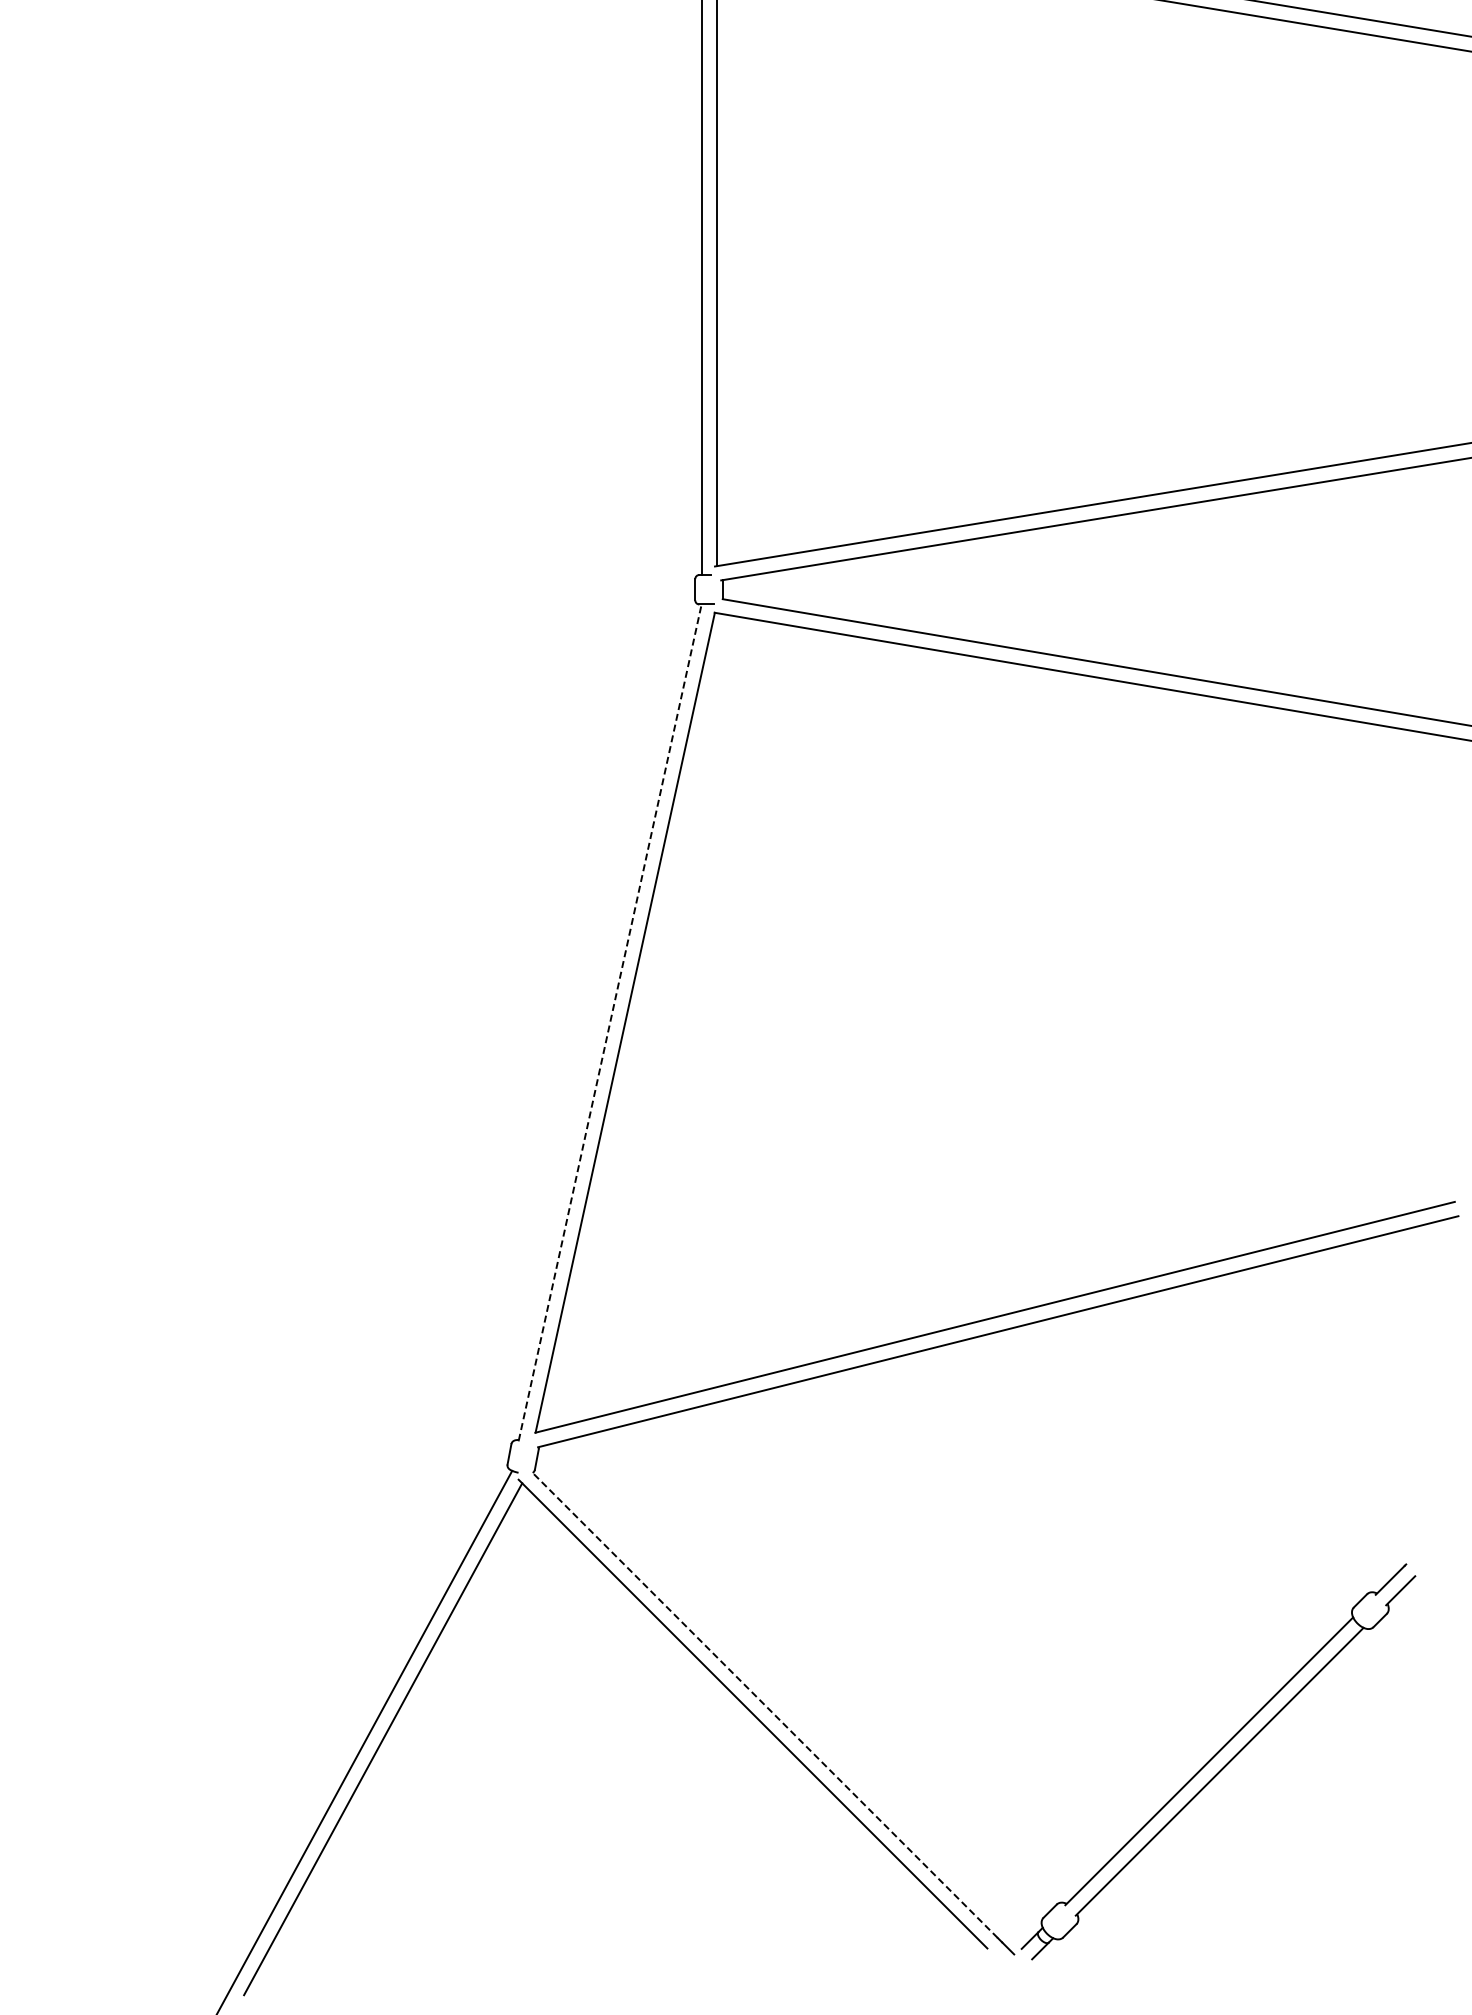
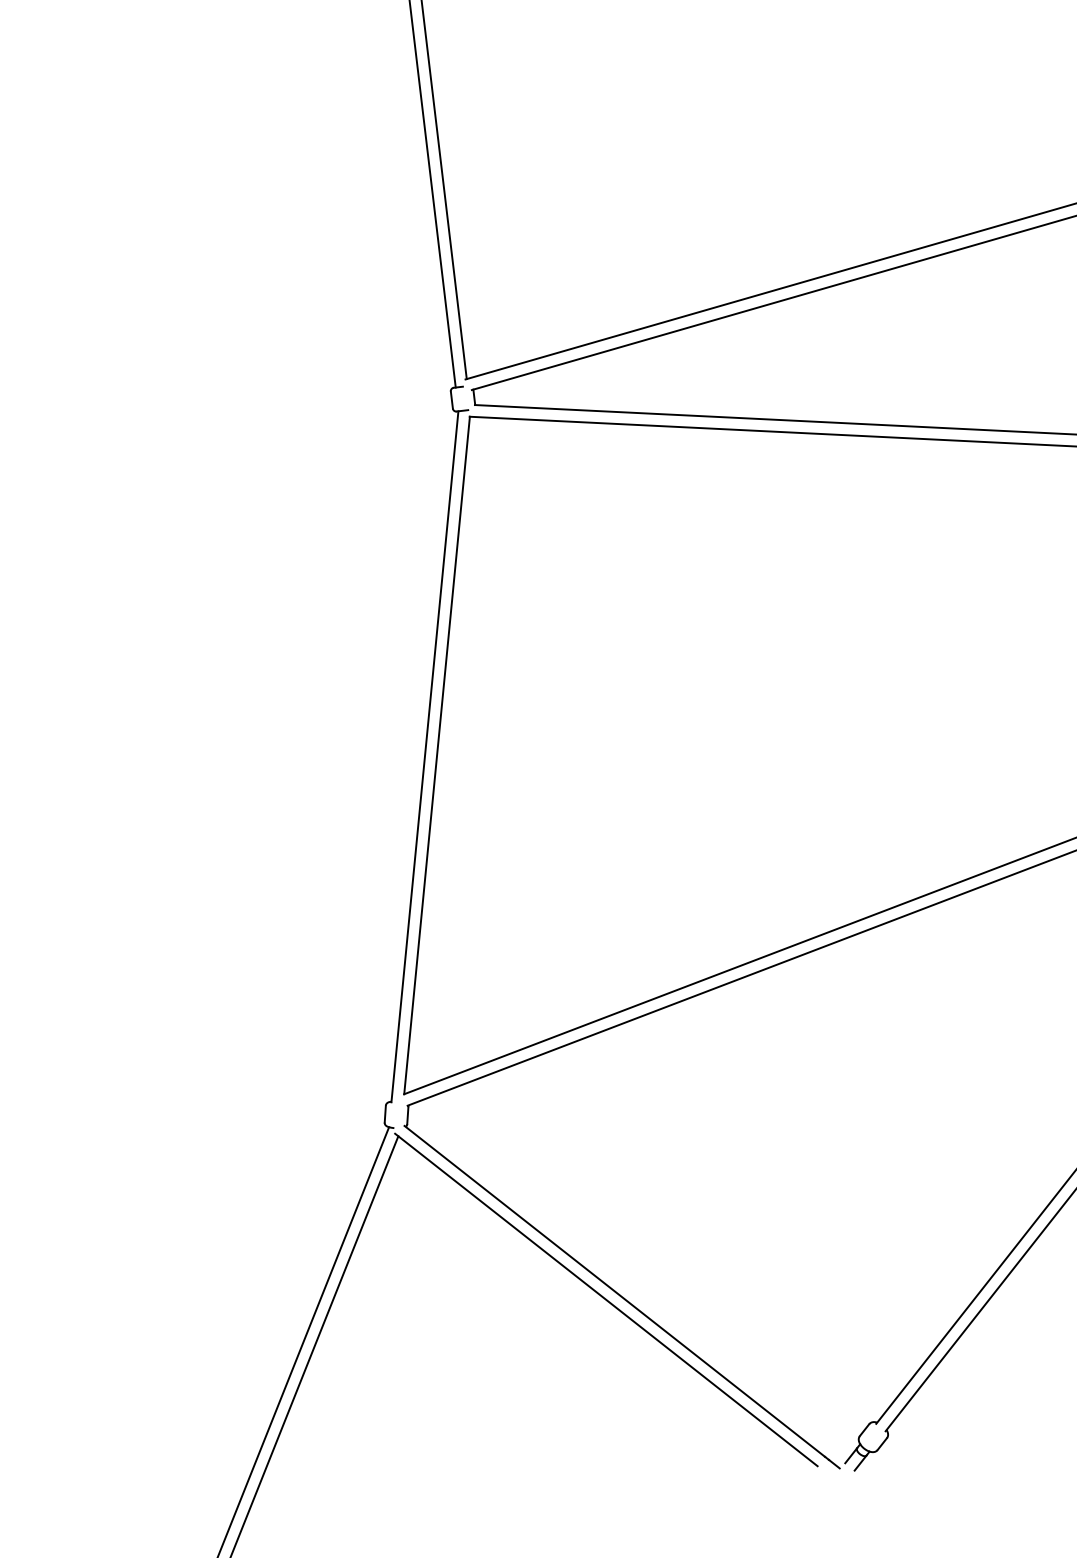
line: (610, 1022) -> (425, 756), dashed -> solid
line: (764, 1704) -> (614, 1291), dashed -> solid

